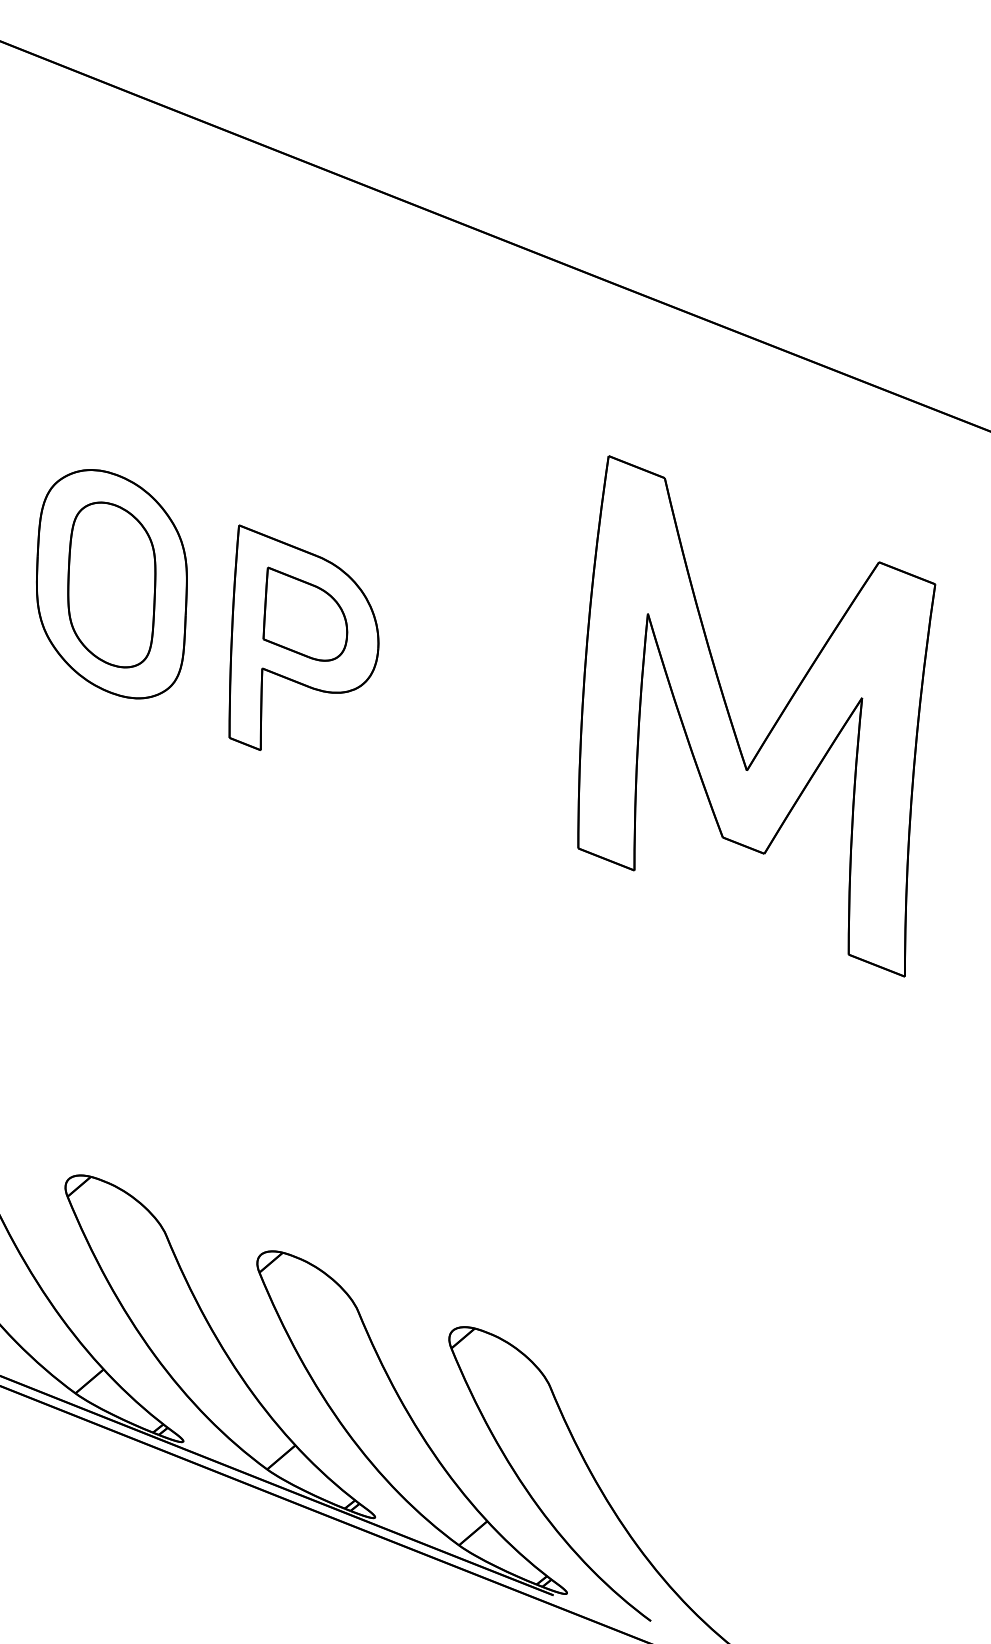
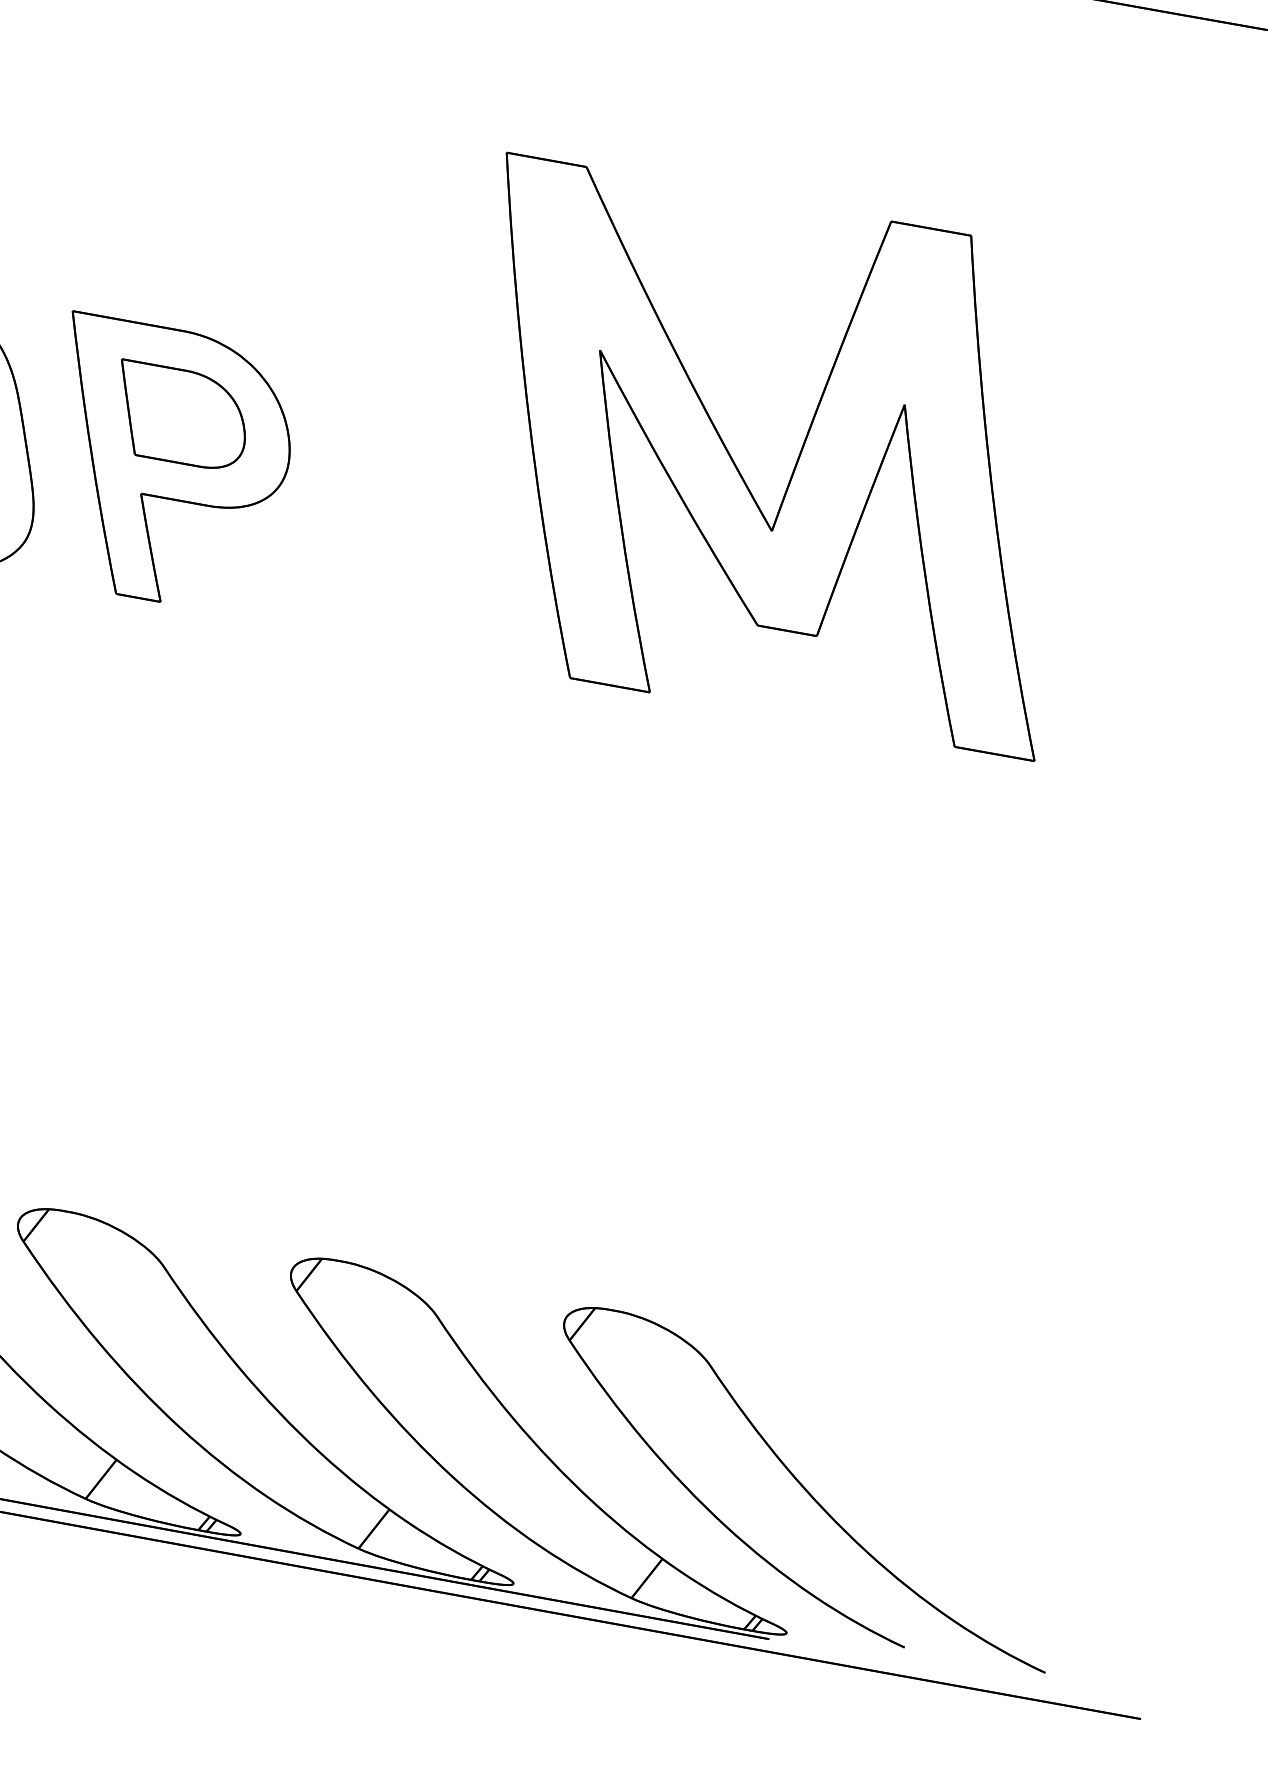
part: (772, 726) -> (793, 466), moved

